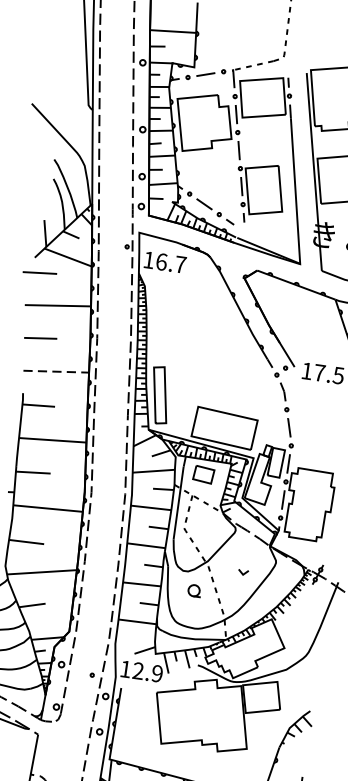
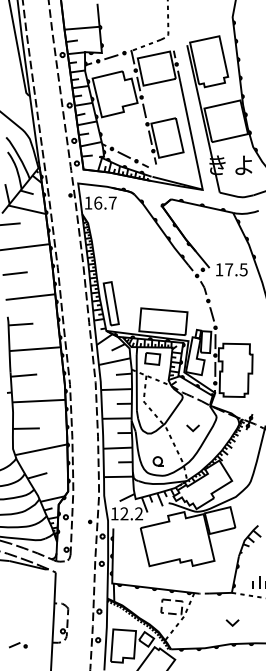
line: (56, 372) -> (30, 297), dashed -> solid
part: (242, 572) -> (192, 428), size x1.67
part: (193, 590) -> (157, 461), moved
text: (157, 674) -> (139, 514), 12.9 -> 12.2

